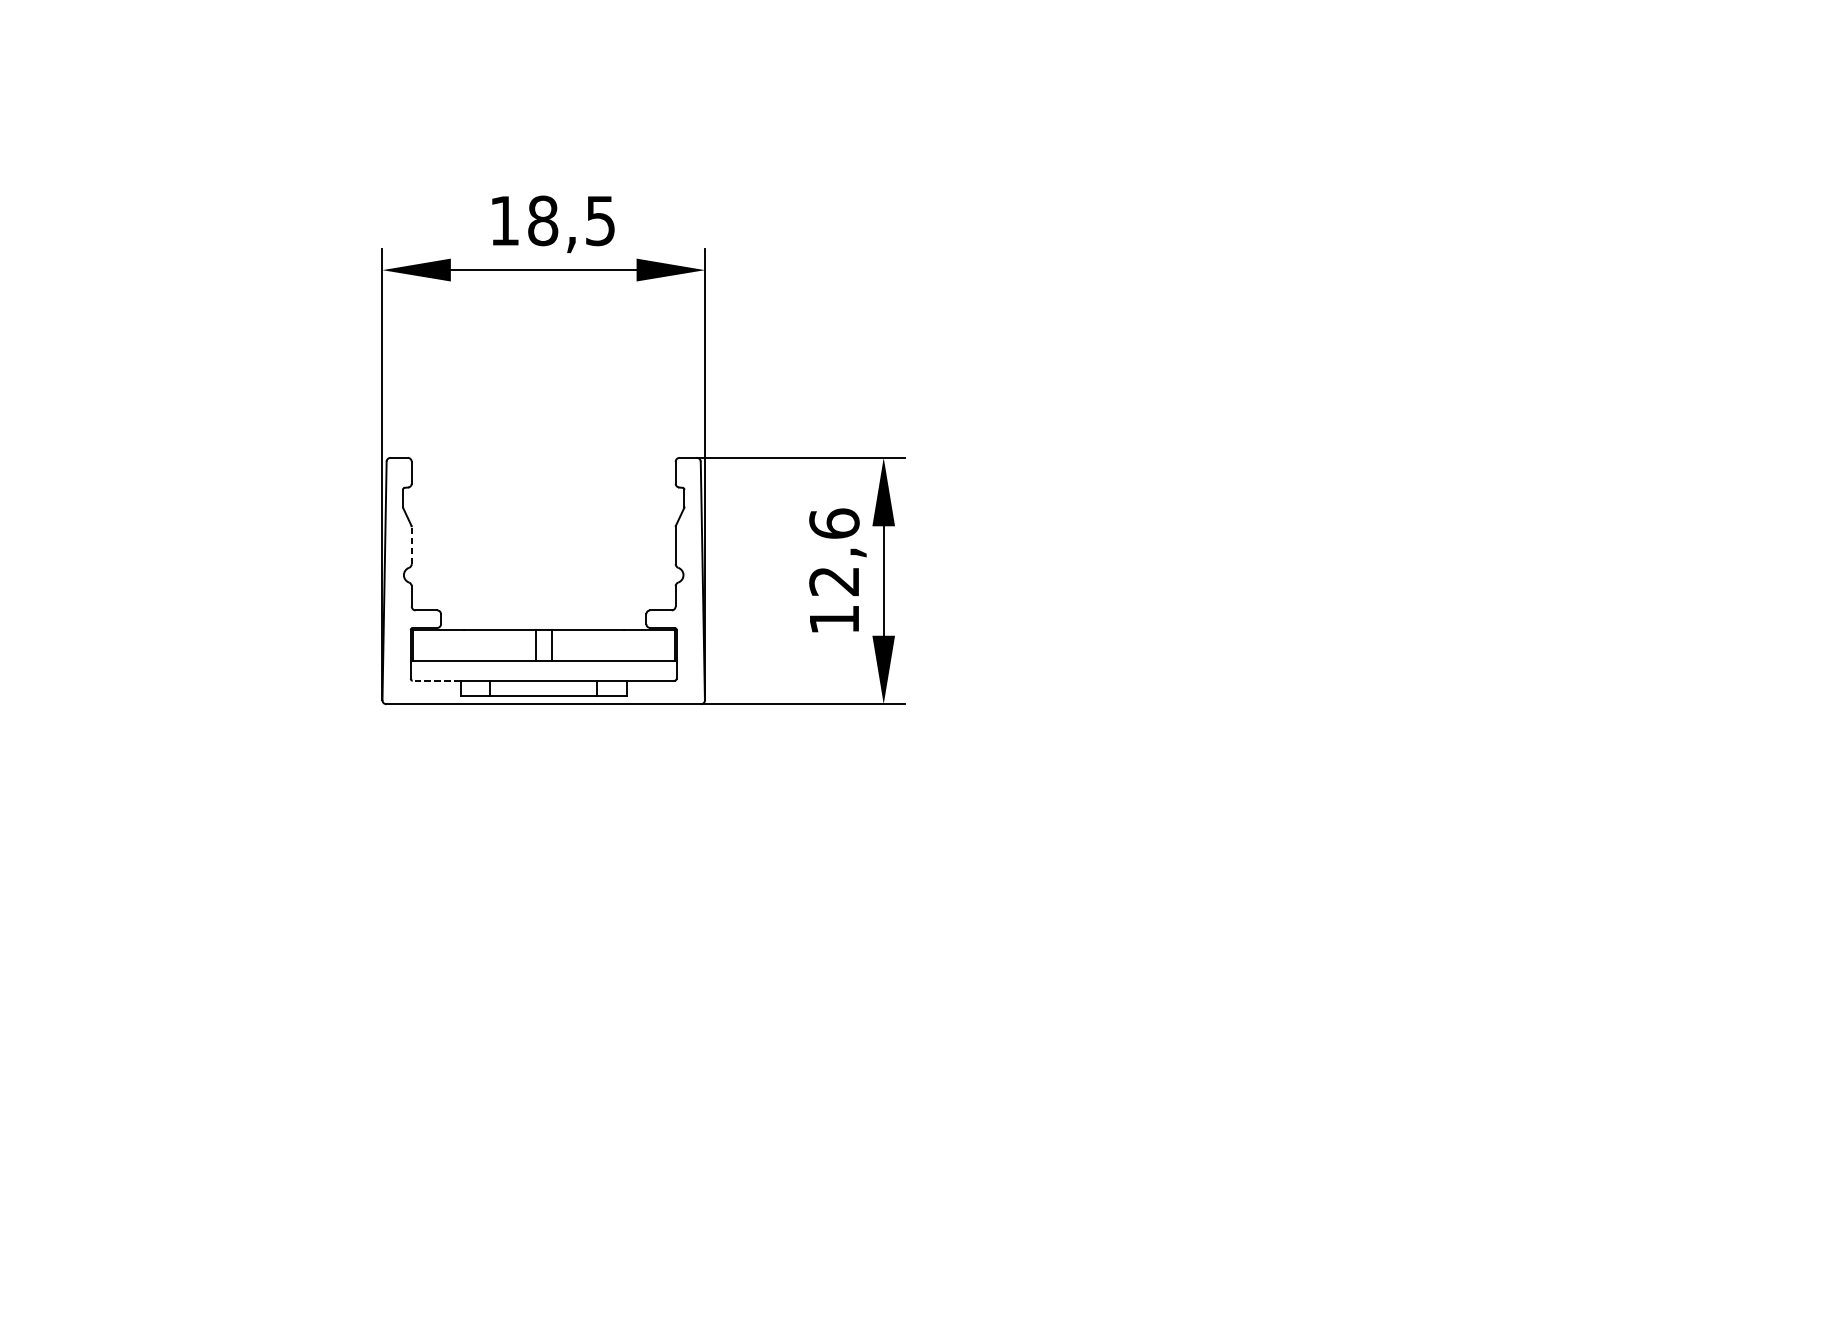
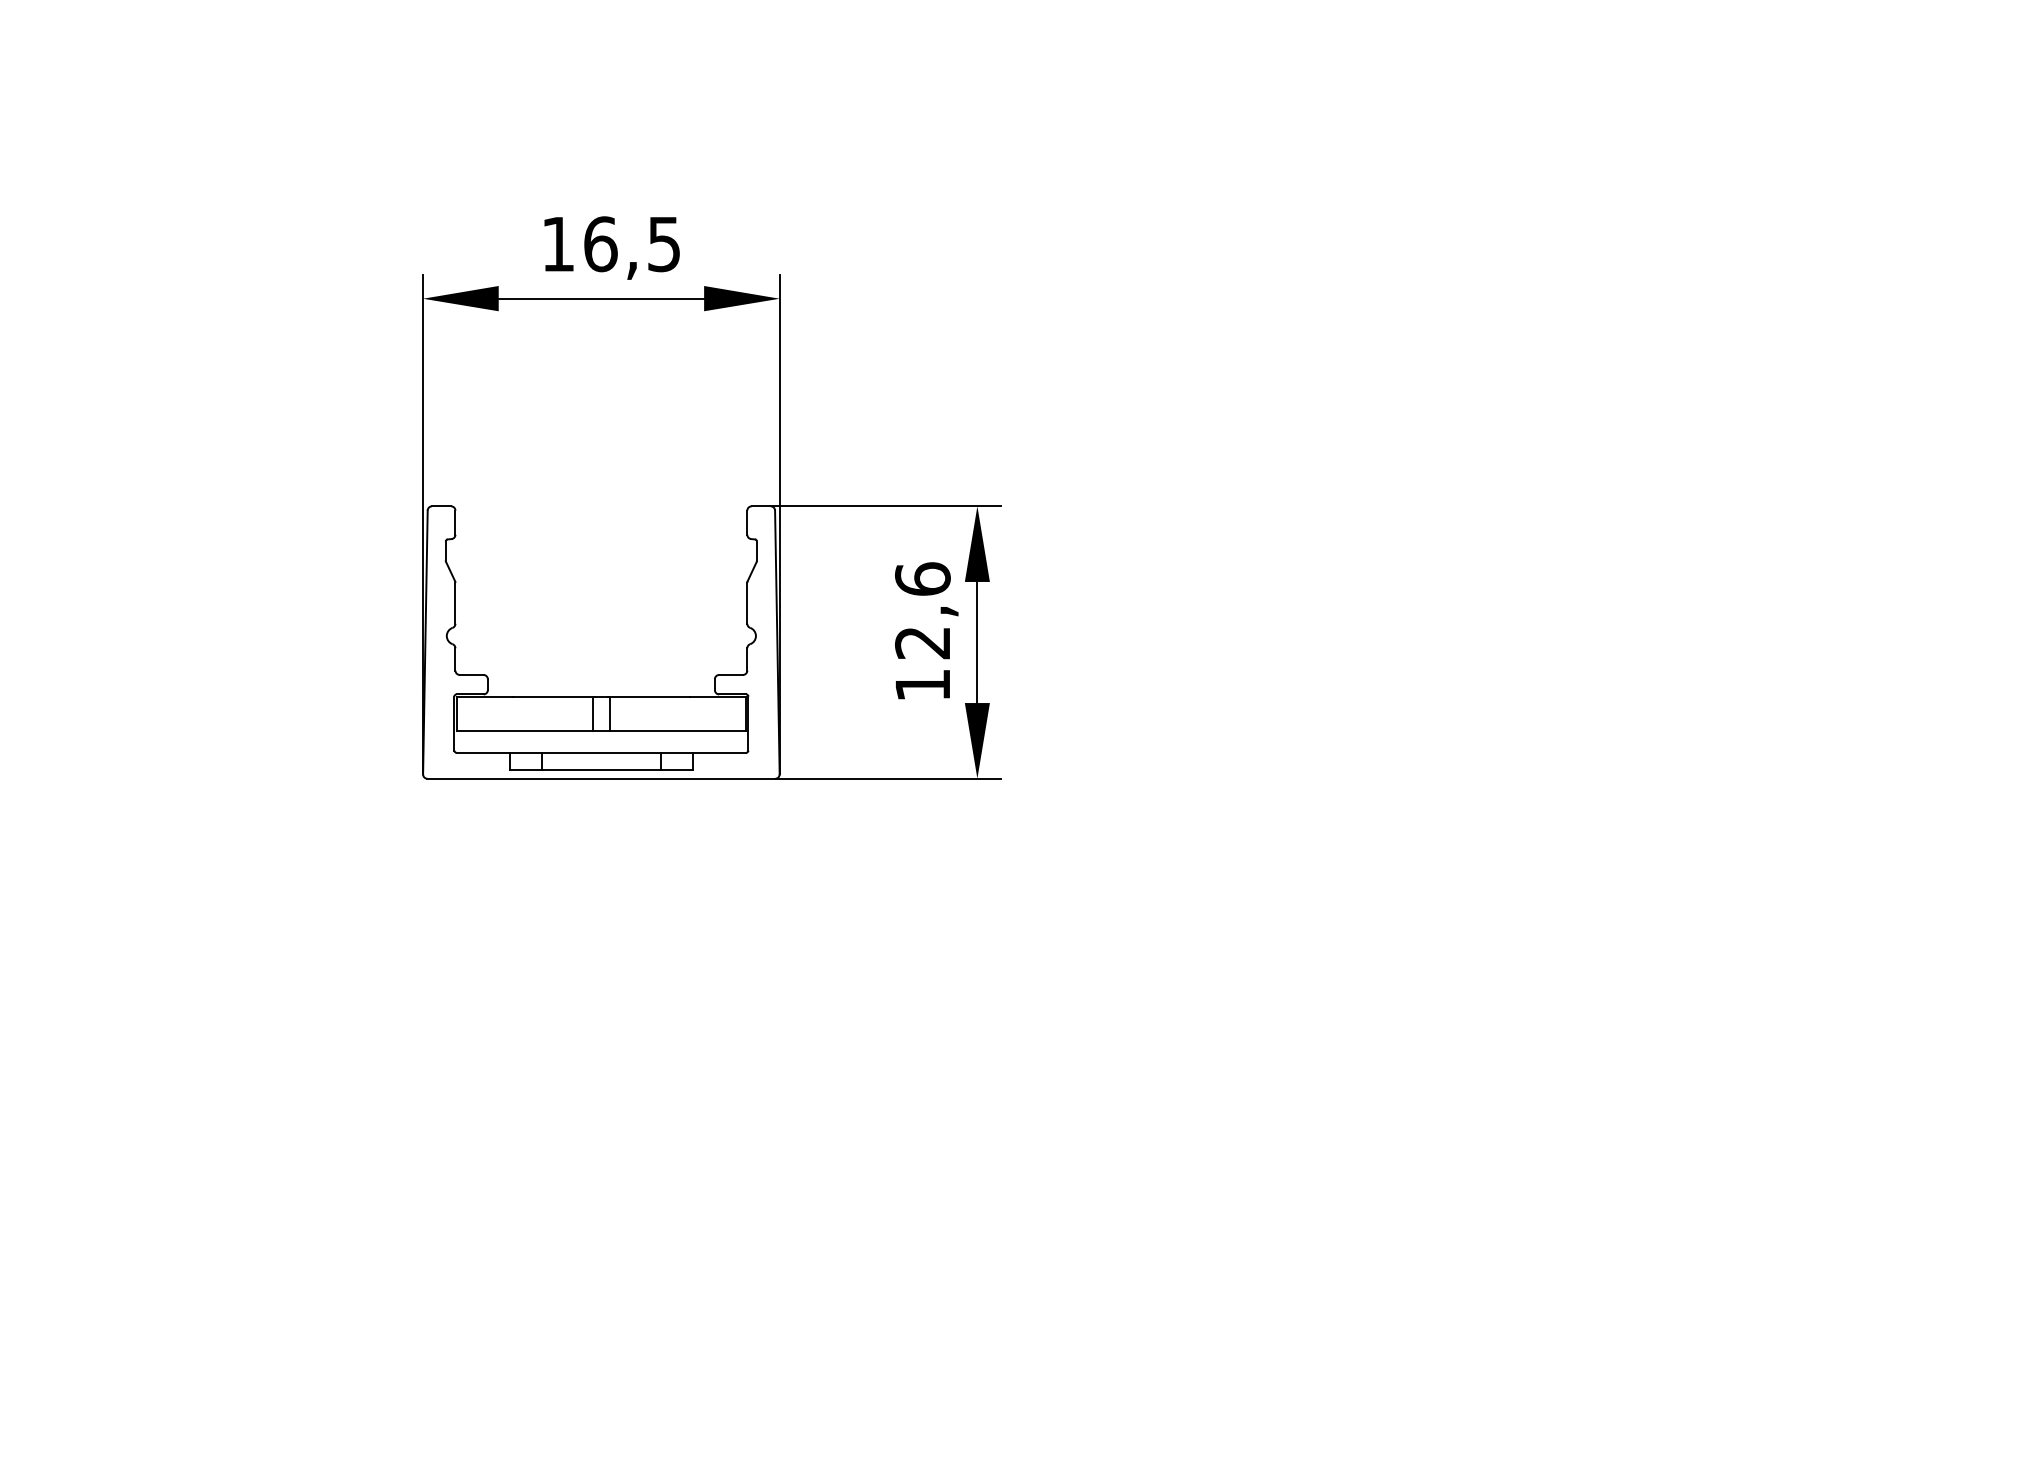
text: (542, 221) -> (600, 244), 18,5 -> 16,5
line: (411, 544) -> (455, 602), dashed -> solid
line: (436, 680) -> (482, 752), dashed -> solid

